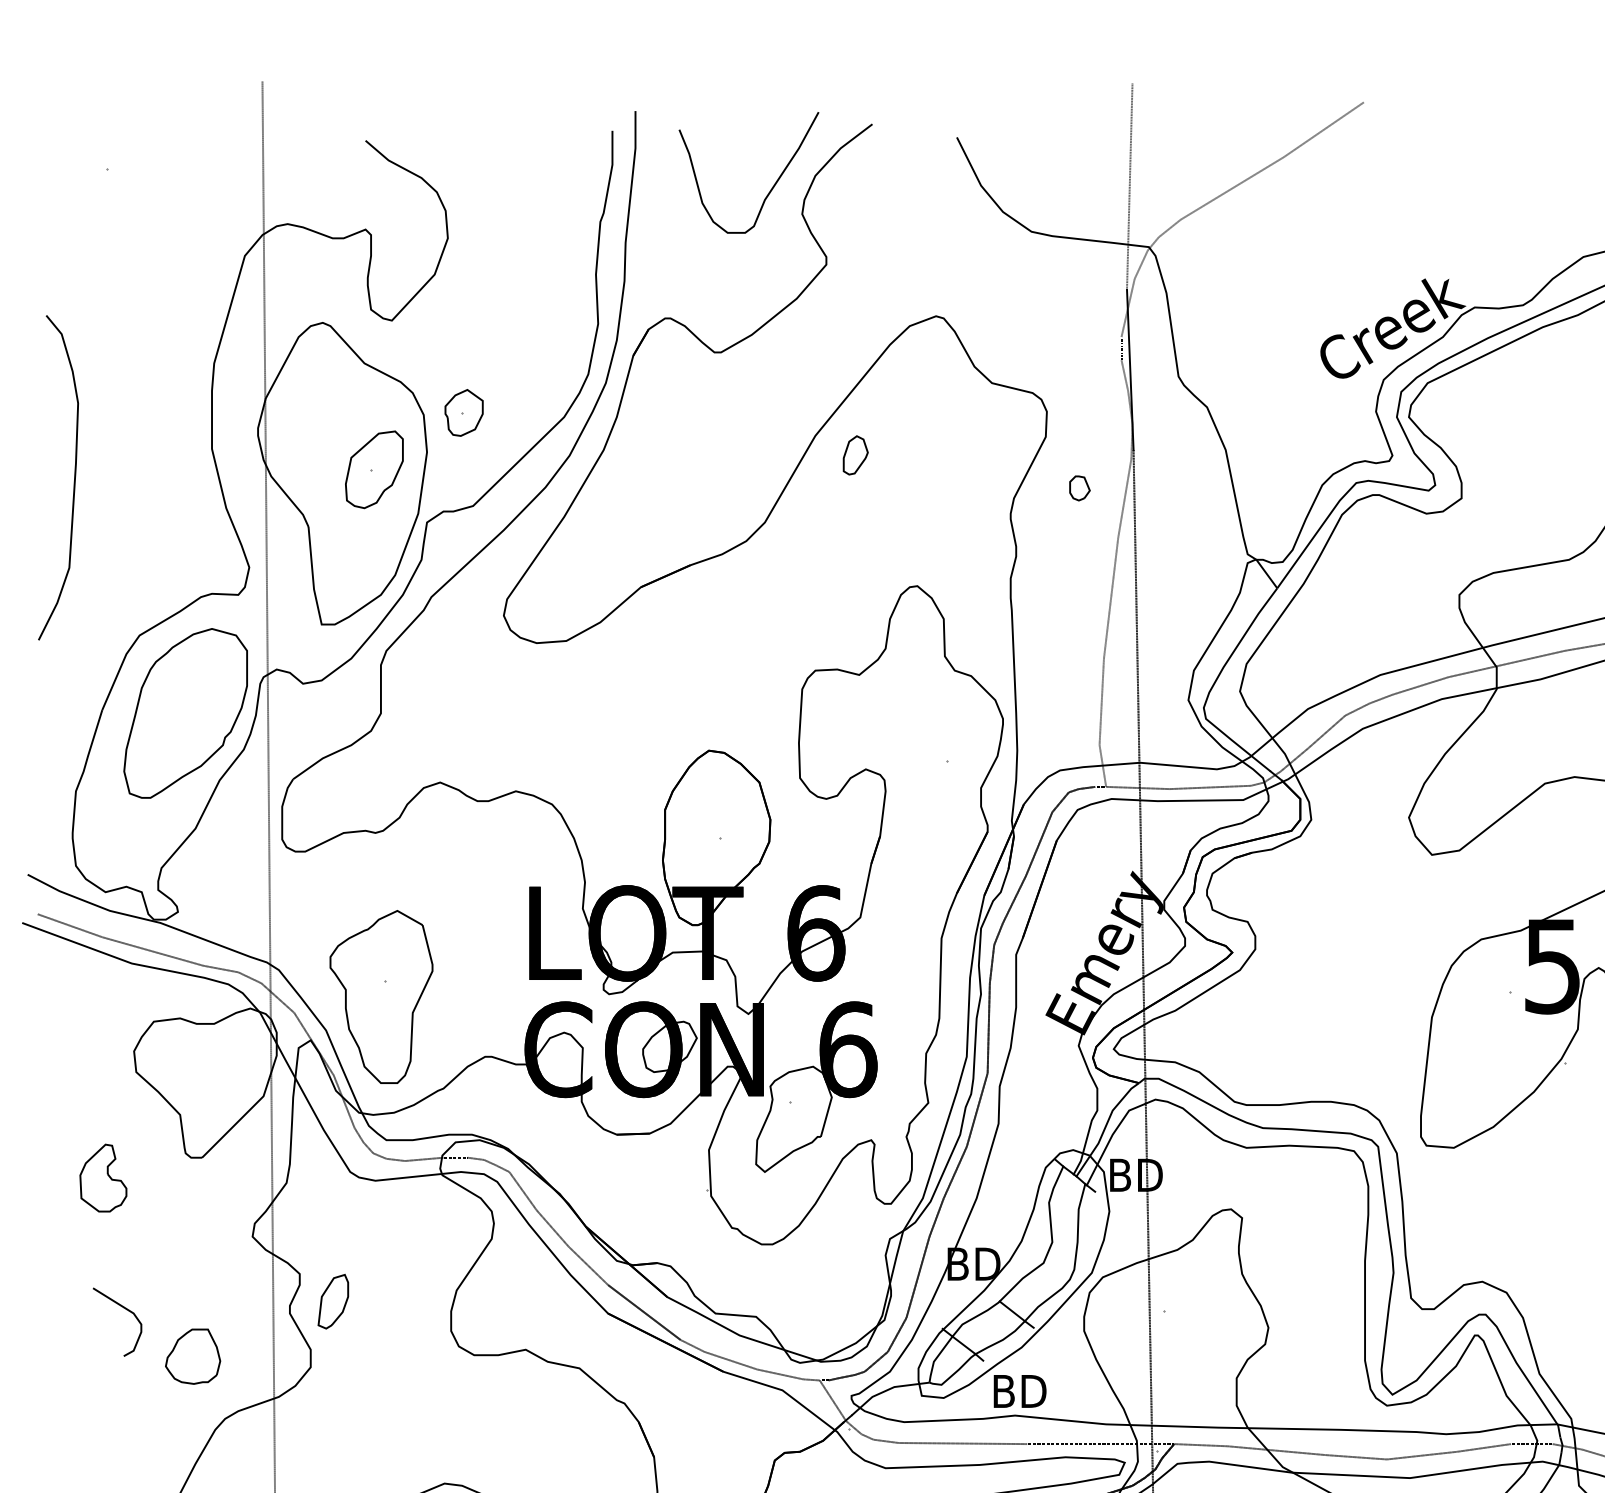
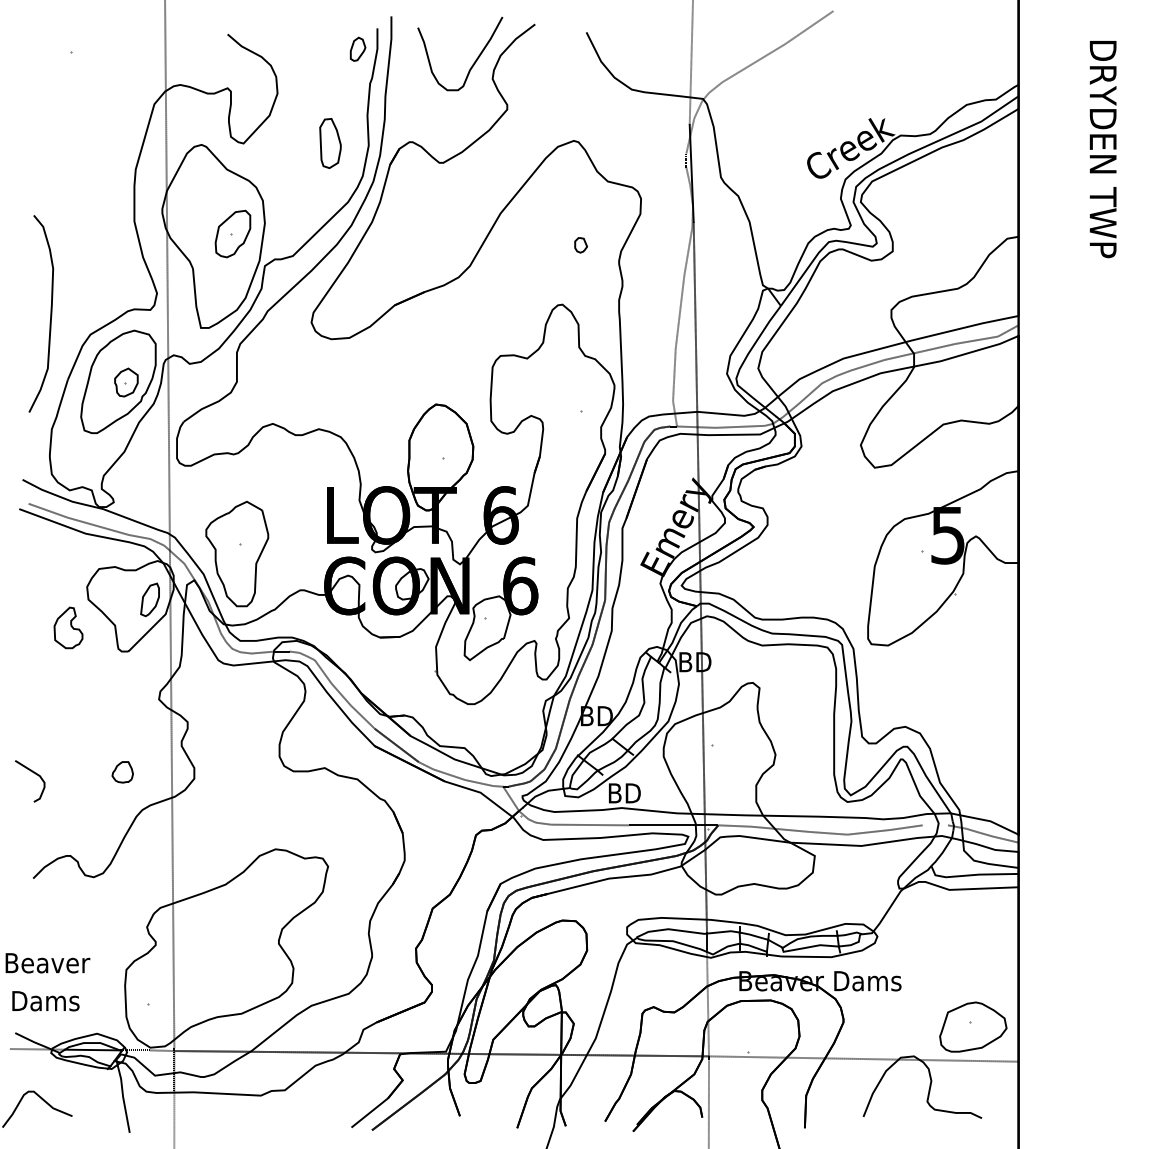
part: (535, 320) -> (330, 143), added
part: (464, 412) -> (126, 382), moved
part: (854, 454) -> (357, 48), moved
curve: (73, 477) -> (50, 313), moved
part: (1080, 488) -> (581, 245), moved
part: (103, 1177) -> (68, 627), moved
part: (332, 1301) -> (149, 599), moved
curve: (128, 1312) -> (36, 775), moved
part: (192, 1357) -> (122, 772), size x0.62

